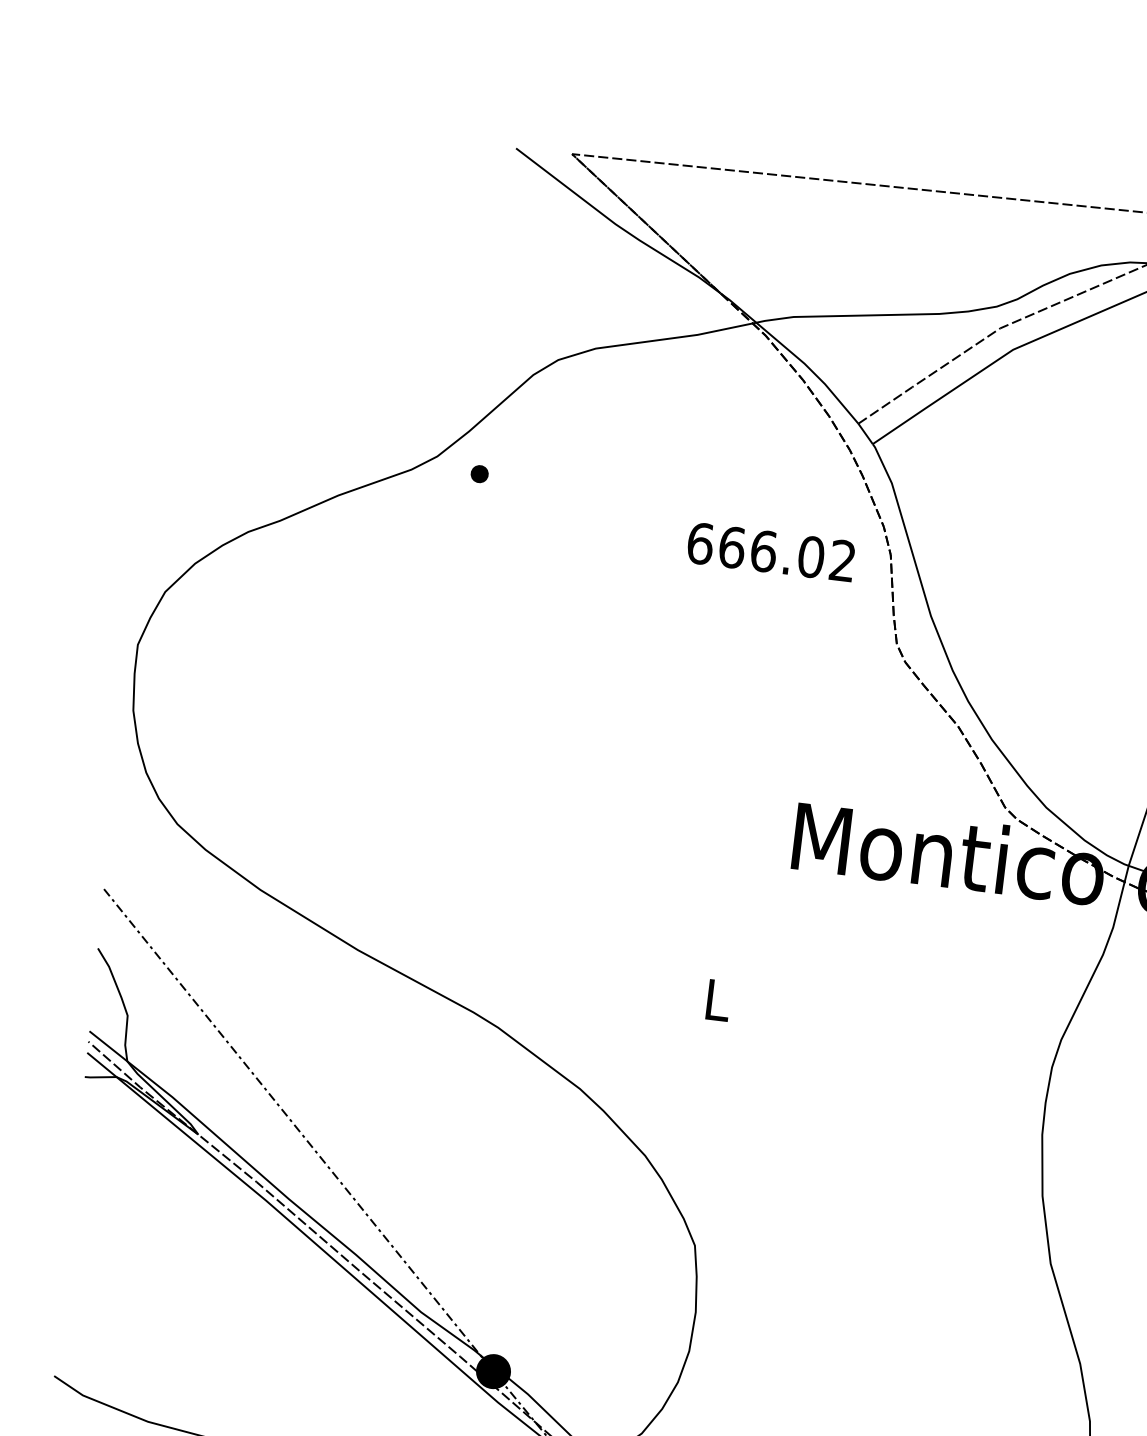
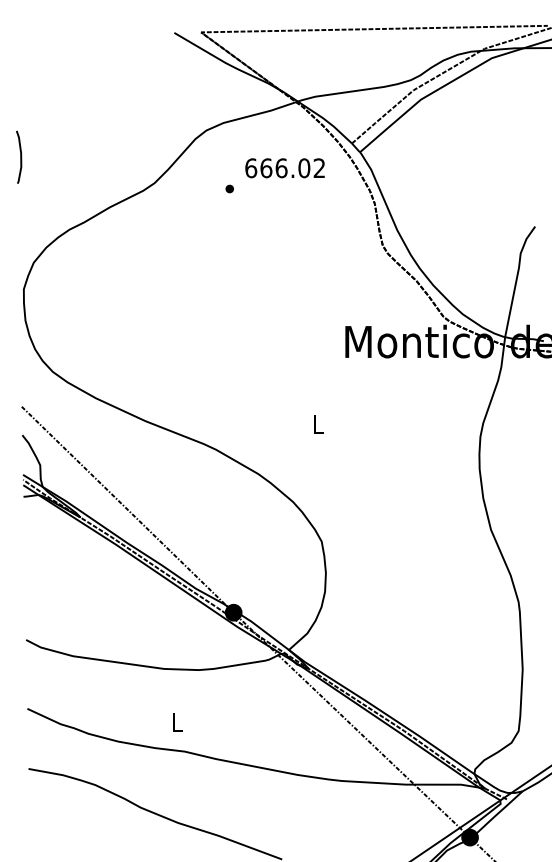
curve: (164, 367) -> (20, 156), added
part: (479, 472) -> (229, 188), moved
text: (769, 552) -> (284, 168), moved

